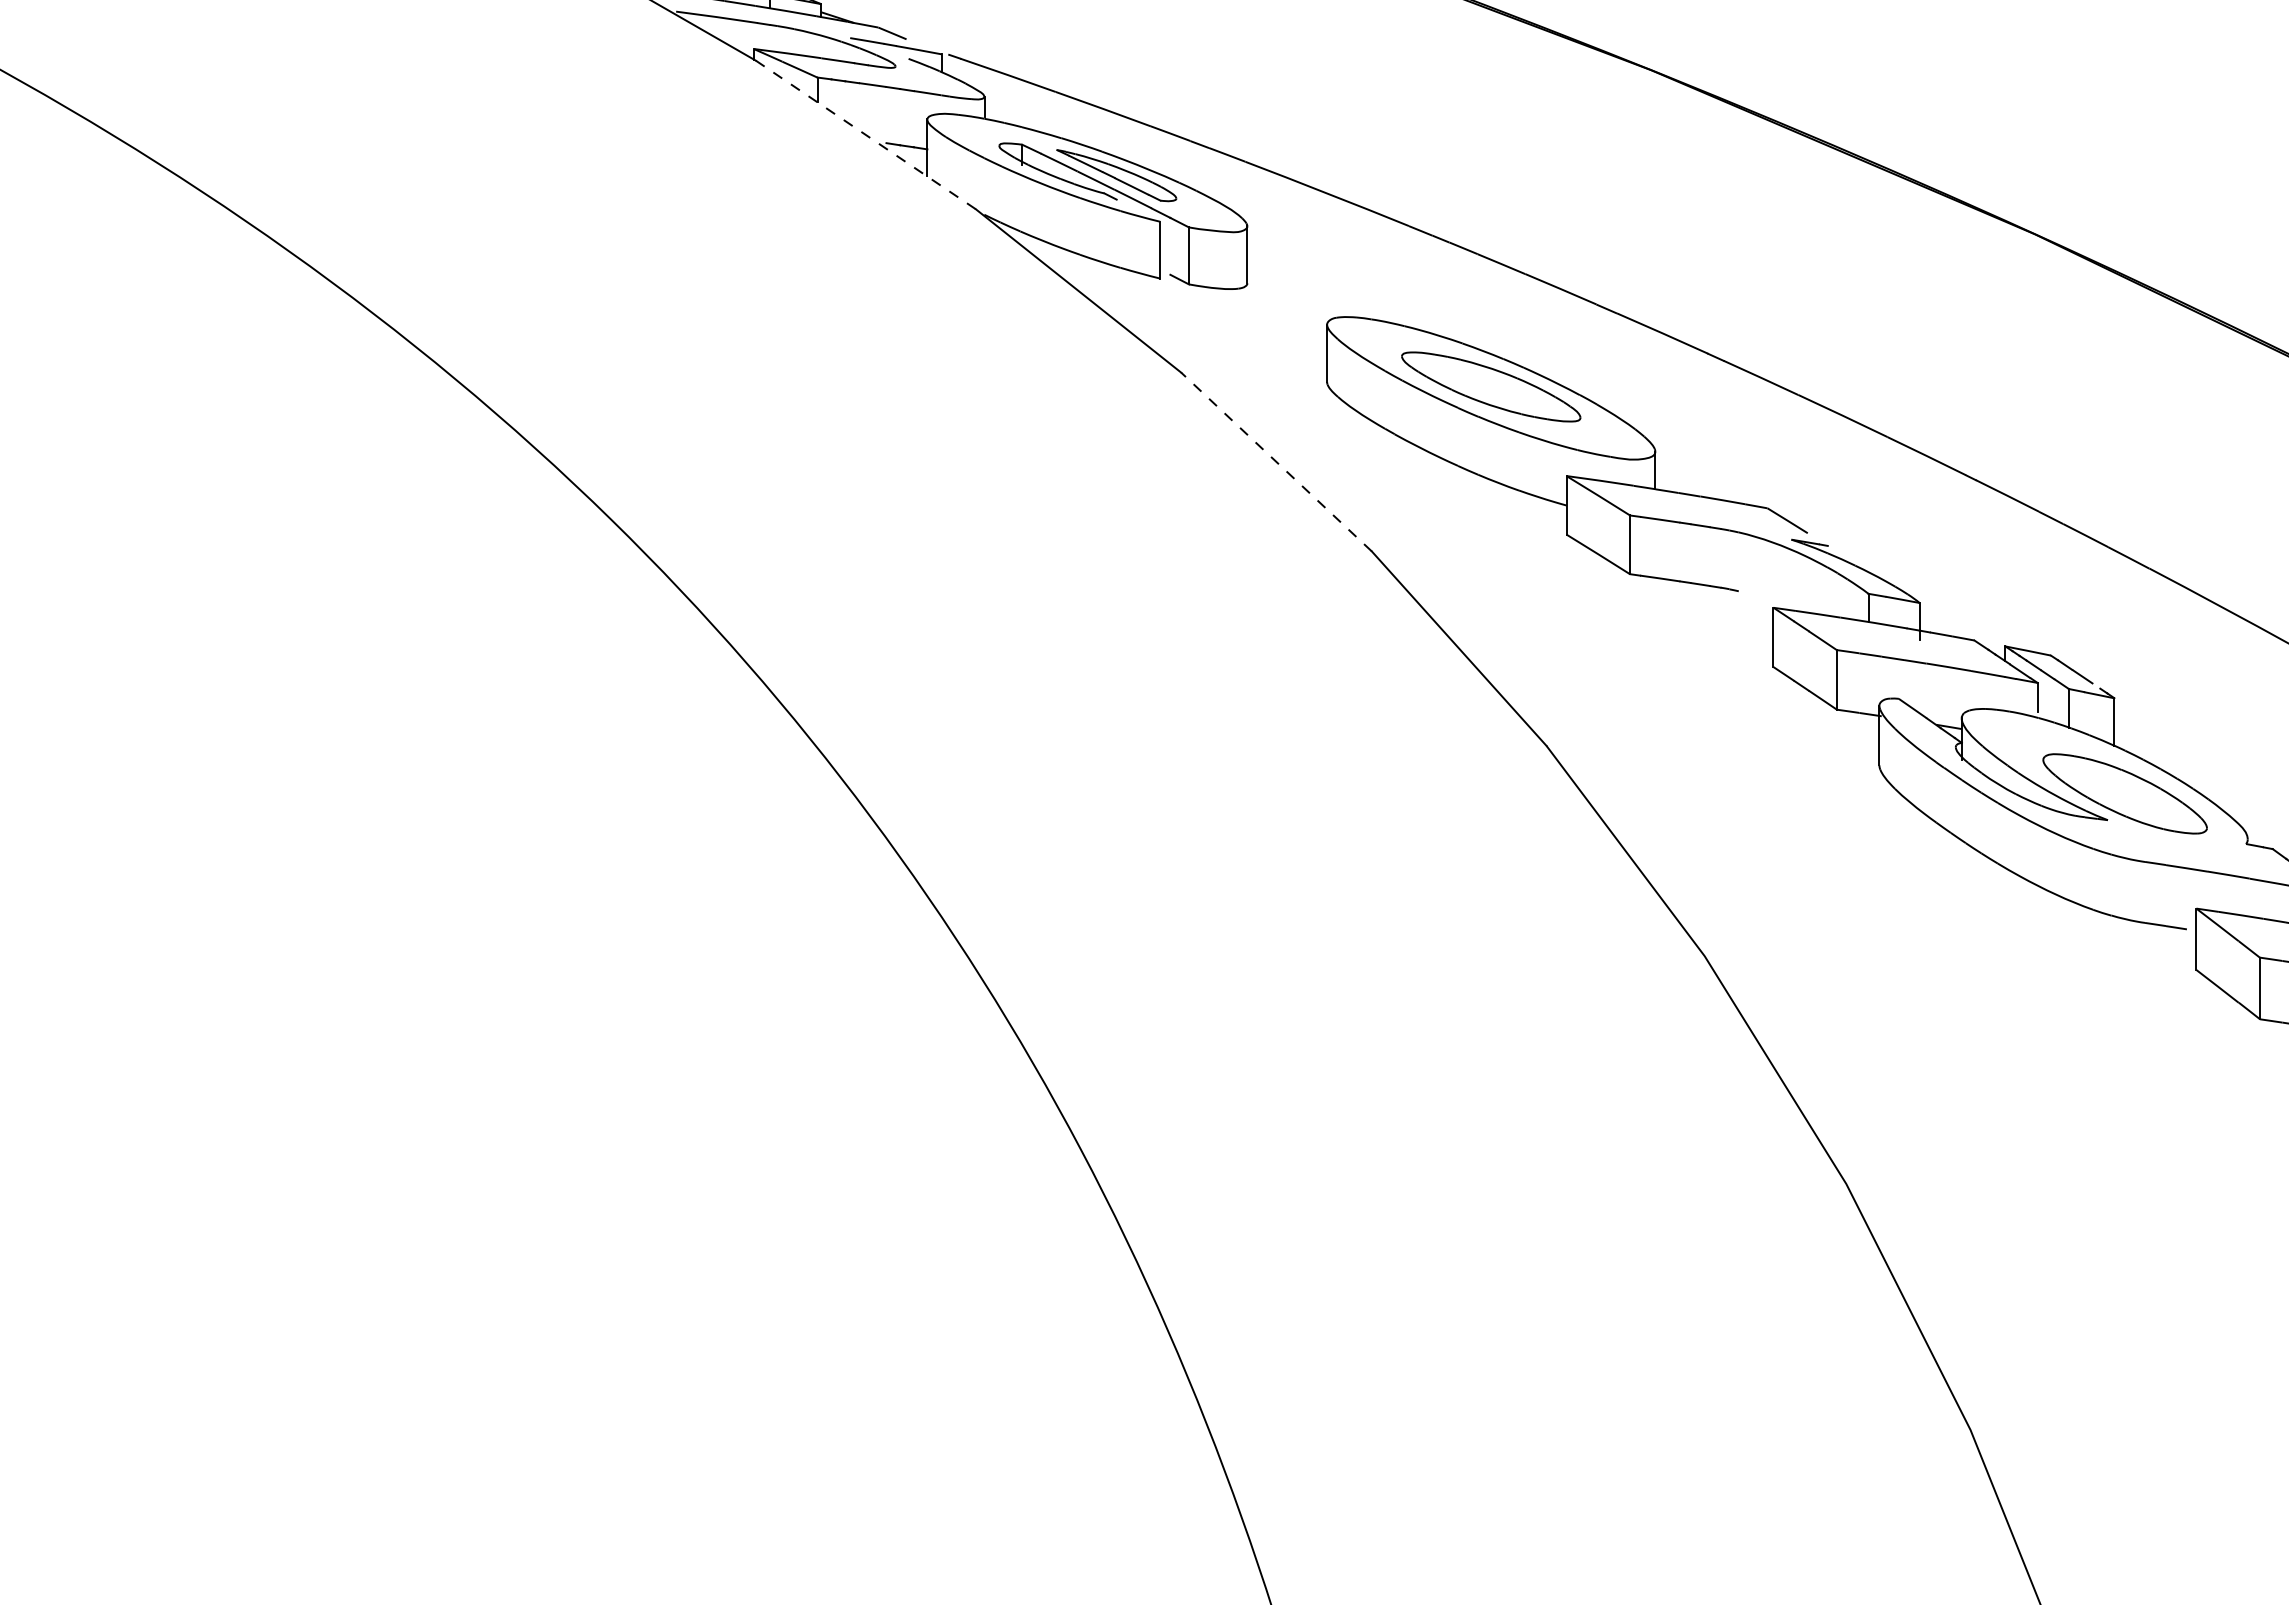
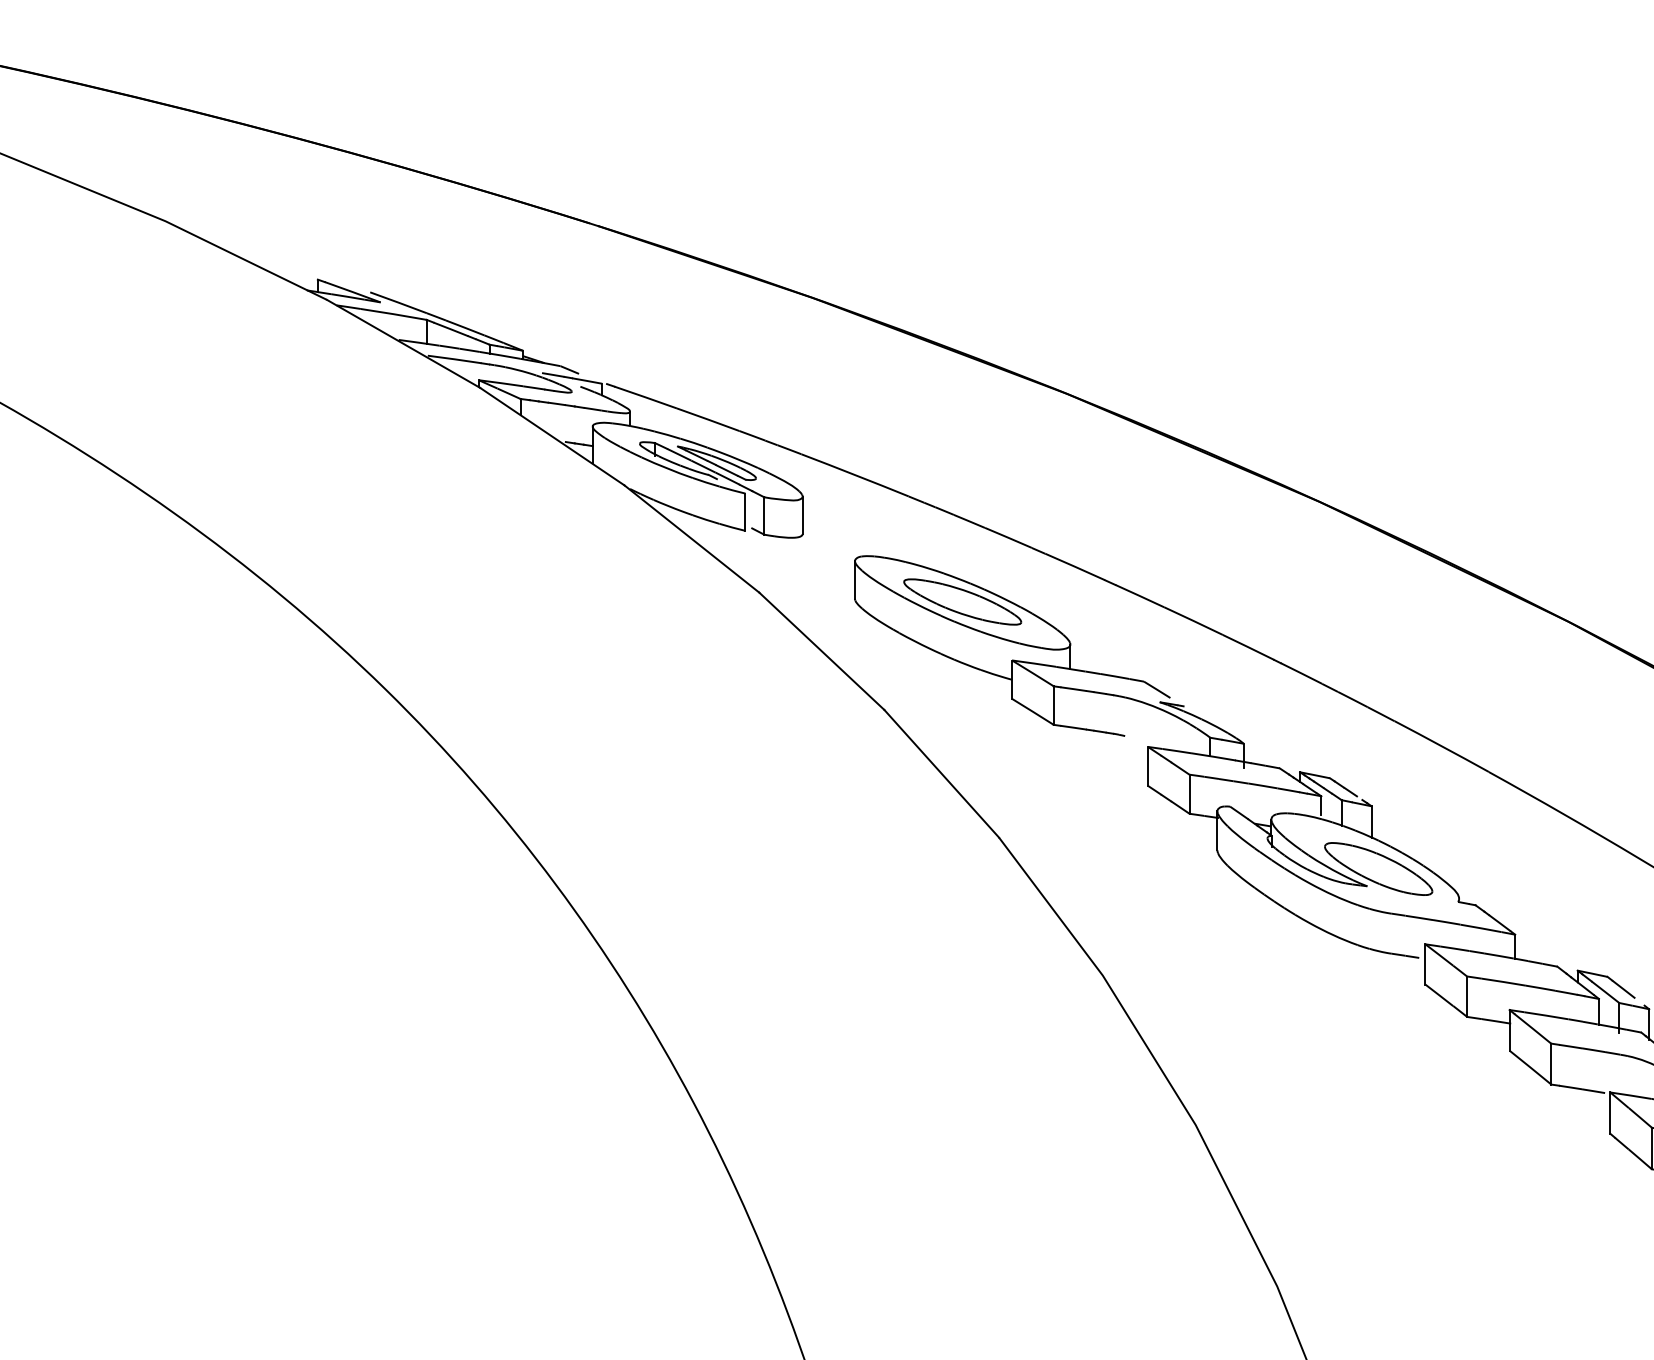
line: (864, 134) -> (551, 436), dashed -> solid
line: (1276, 462) -> (821, 651), dashed -> solid

